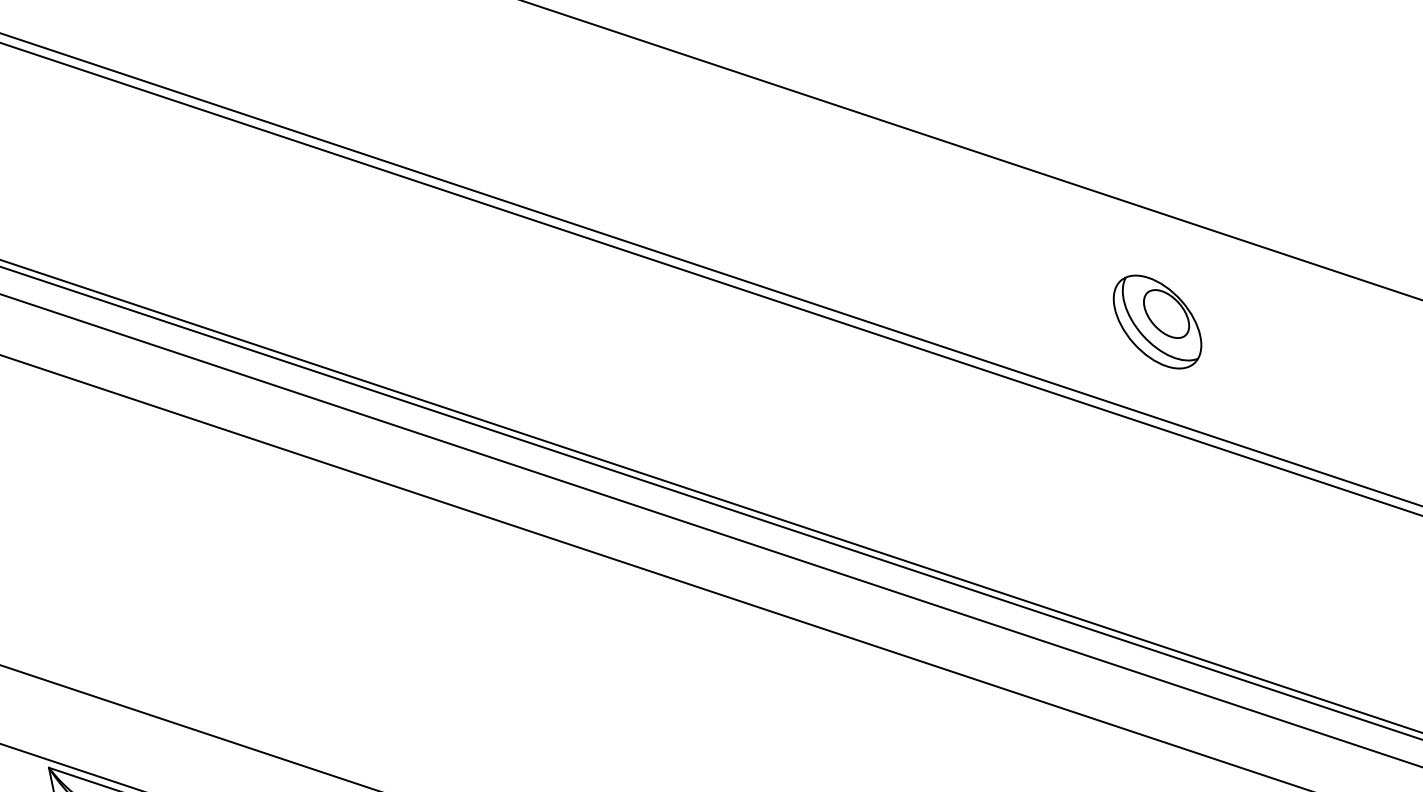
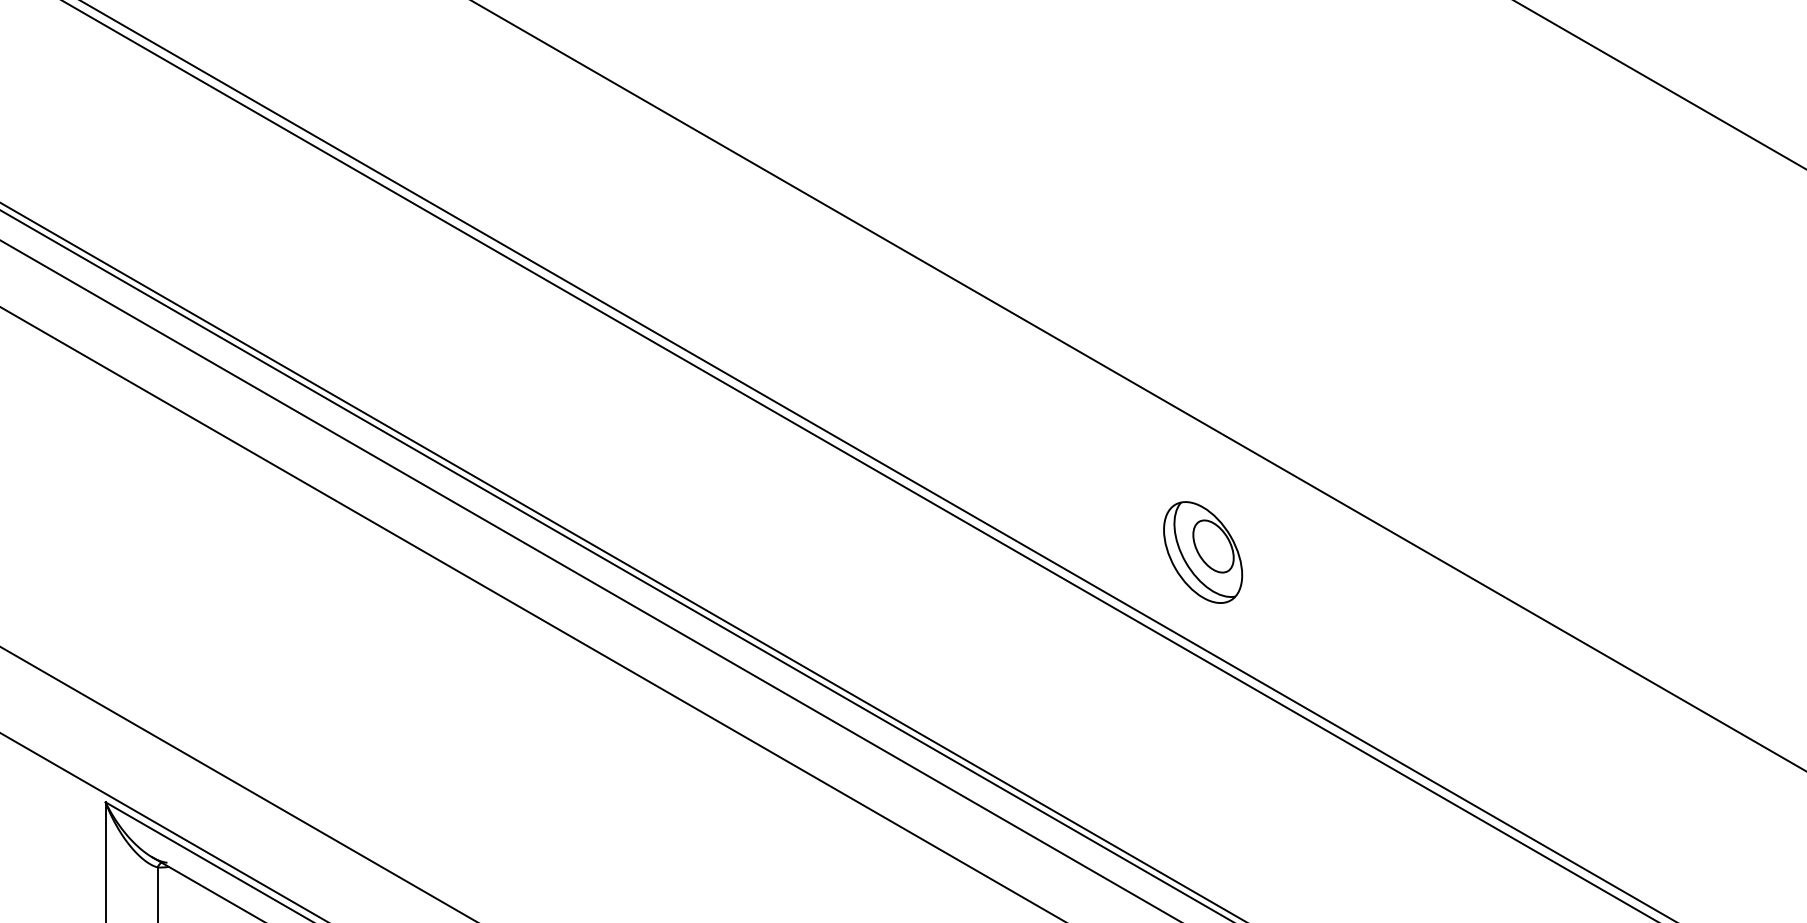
part: (1157, 321) -> (1203, 552), moved

